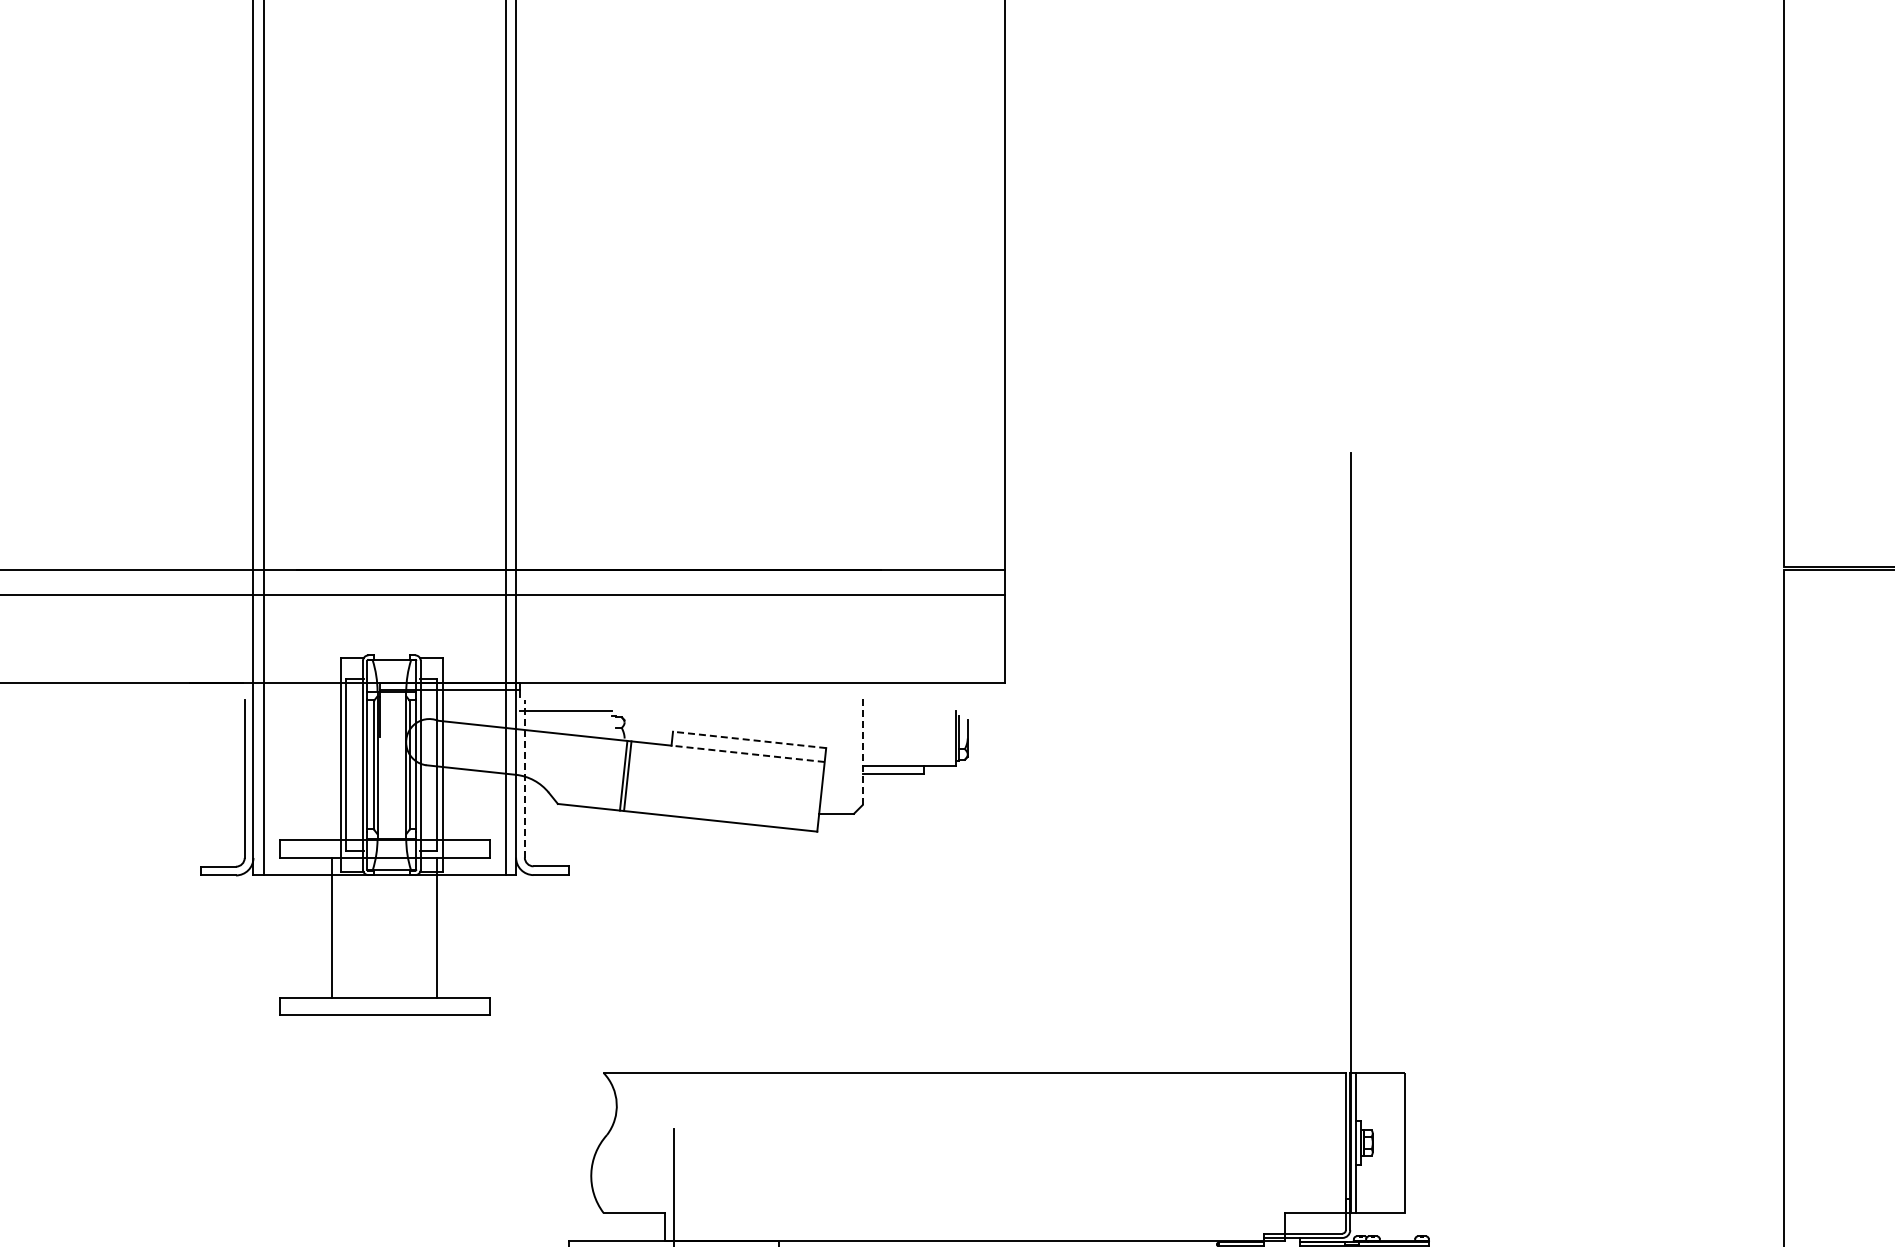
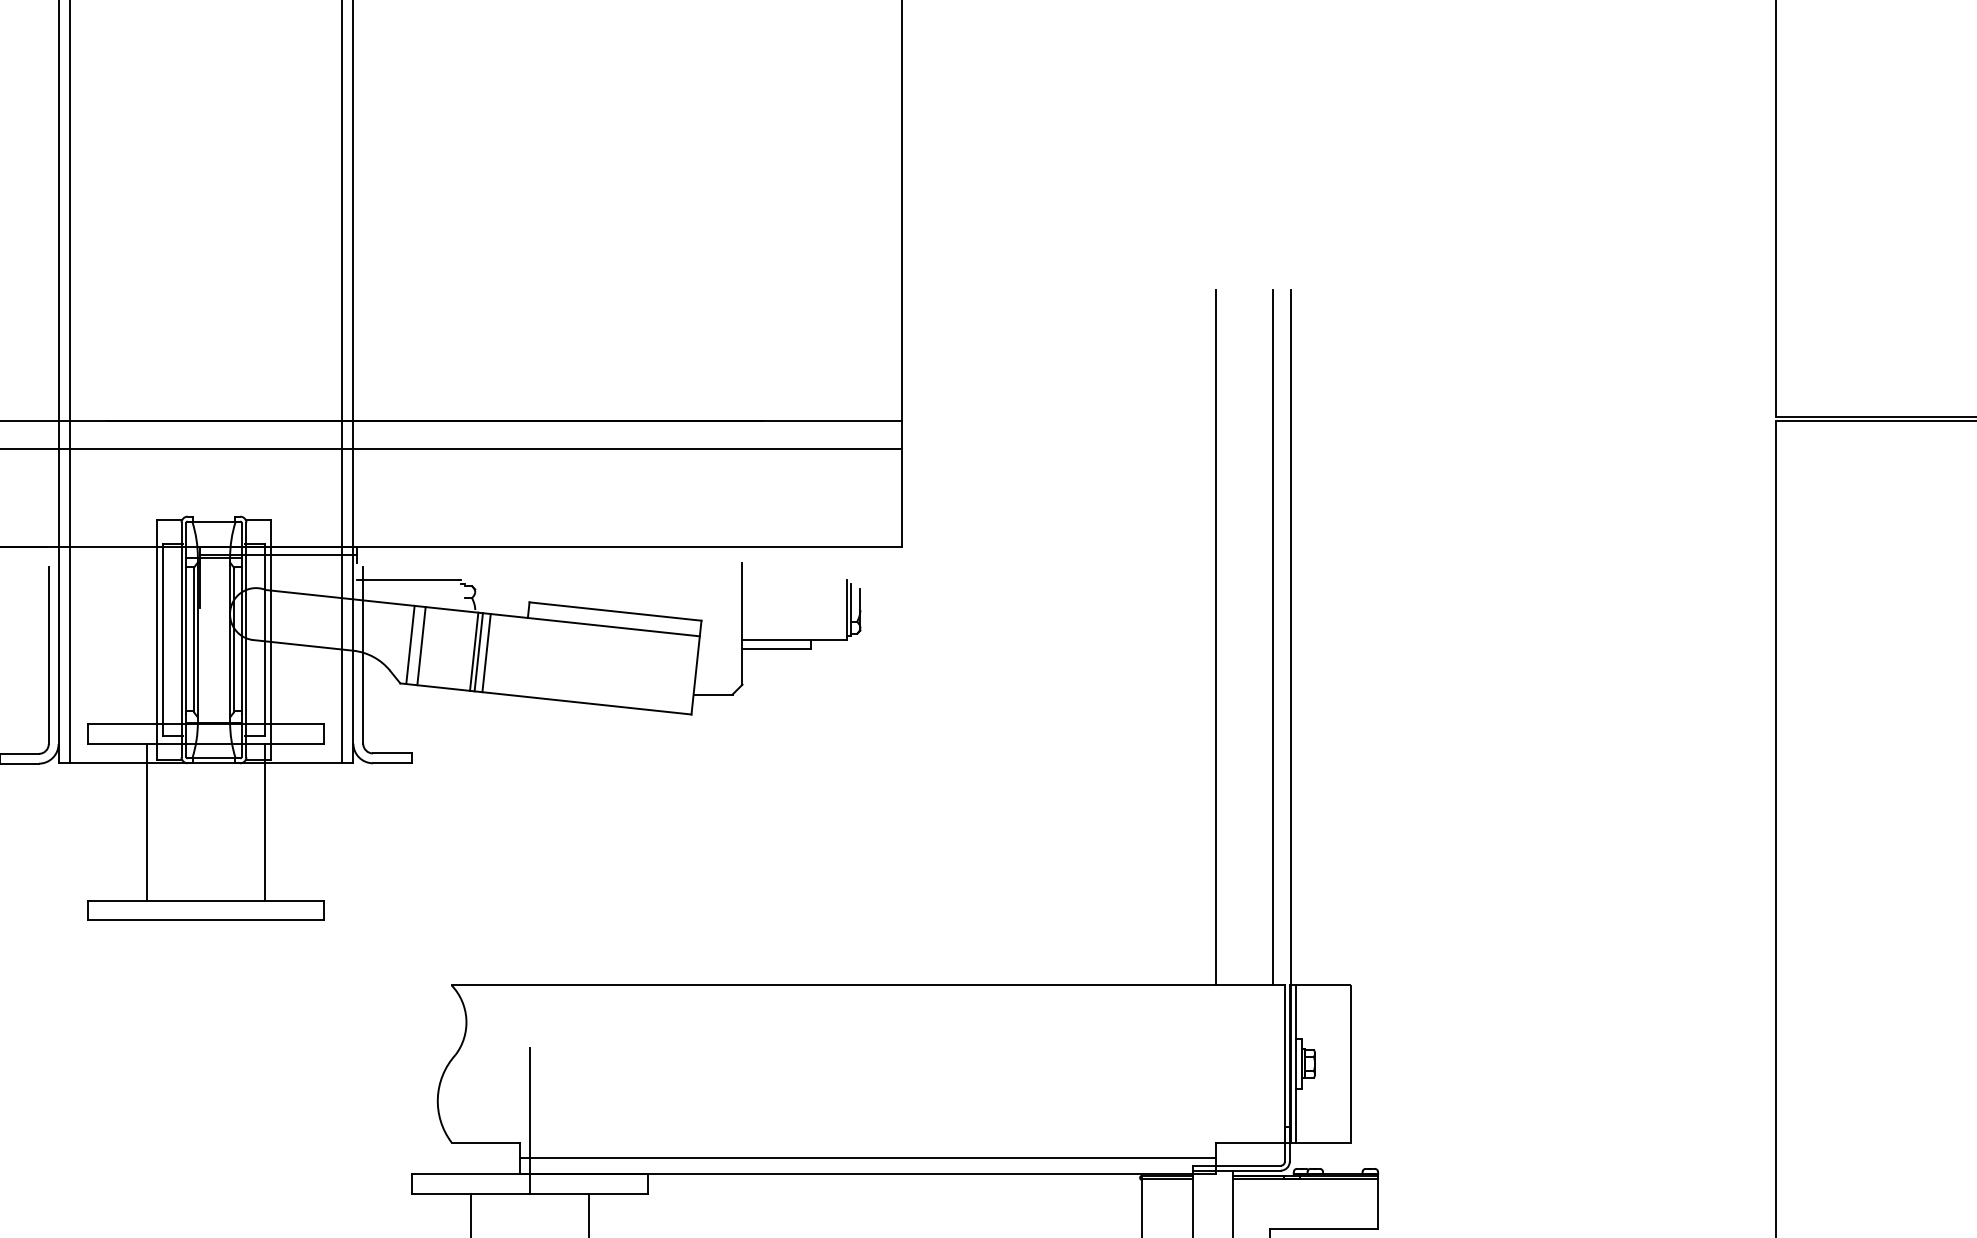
line: (749, 739) -> (615, 611), dashed -> solid
line: (862, 750) -> (742, 623), dashed -> solid
line: (747, 753) -> (613, 626), dashed -> solid
line: (1284, 762) -> (1215, 636), added
line: (1335, 762) -> (1273, 636), added
line: (566, 769) -> (409, 644), added
line: (576, 770) -> (421, 645), added
line: (634, 776) -> (486, 652), added
line: (524, 778) -> (362, 654), dashed -> solid
line: (974, 1226) -> (867, 1157), added

